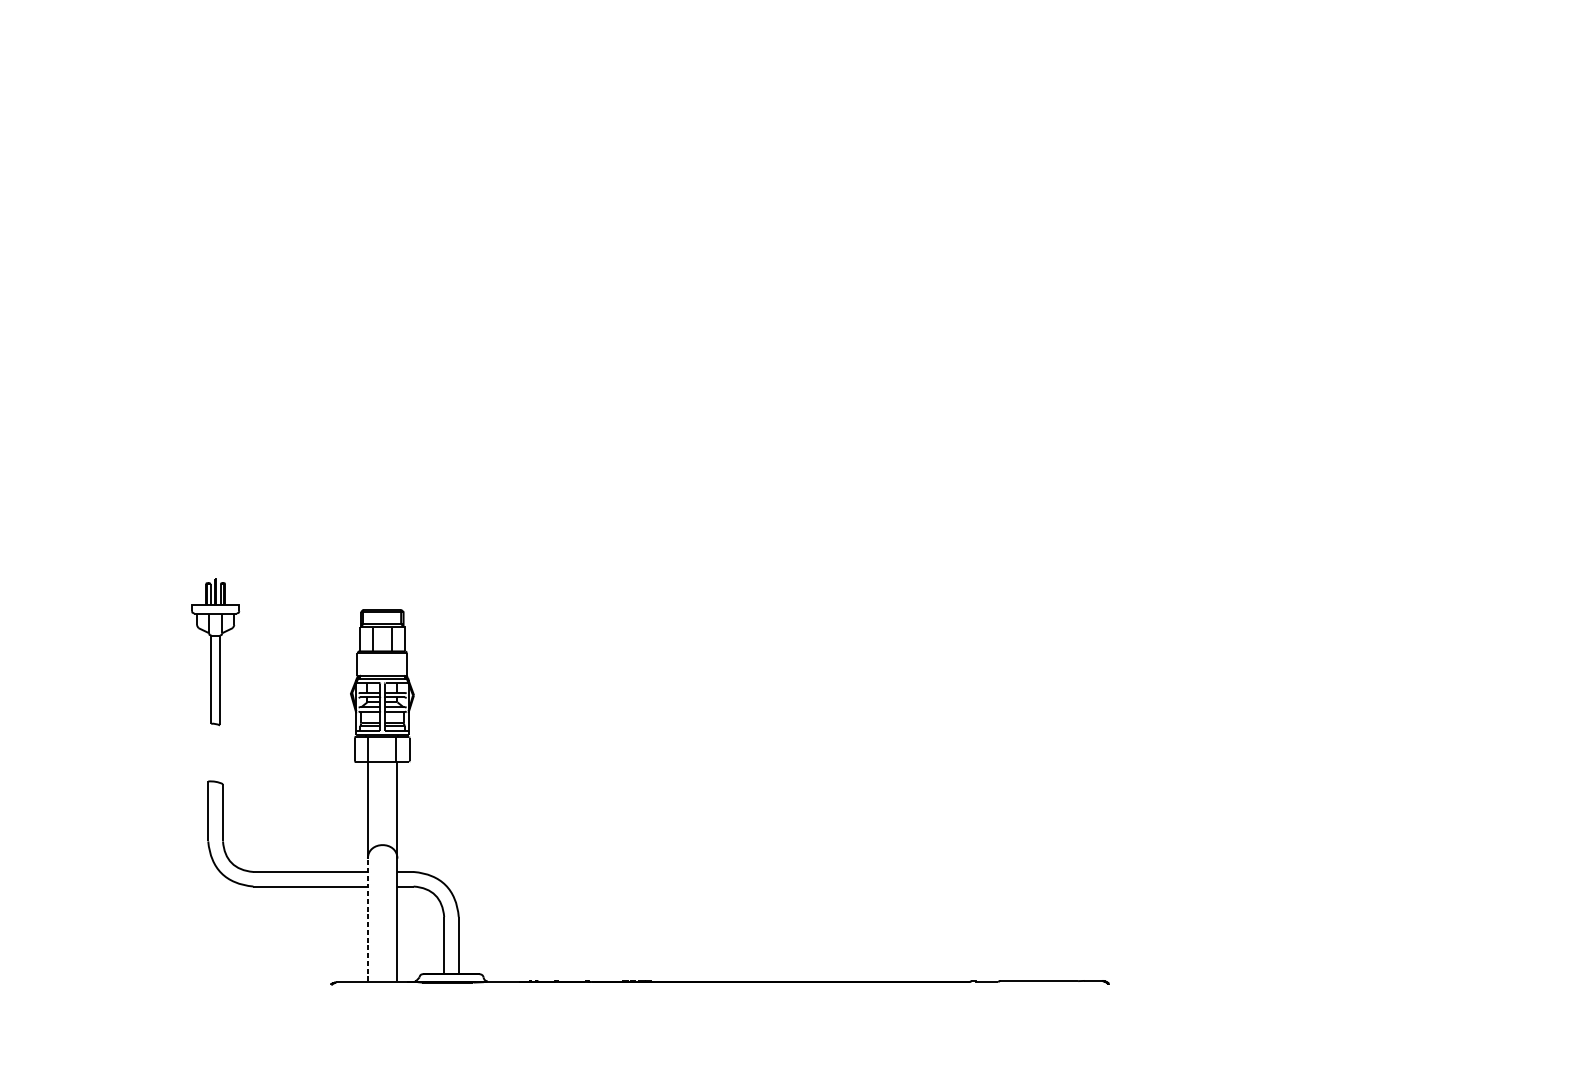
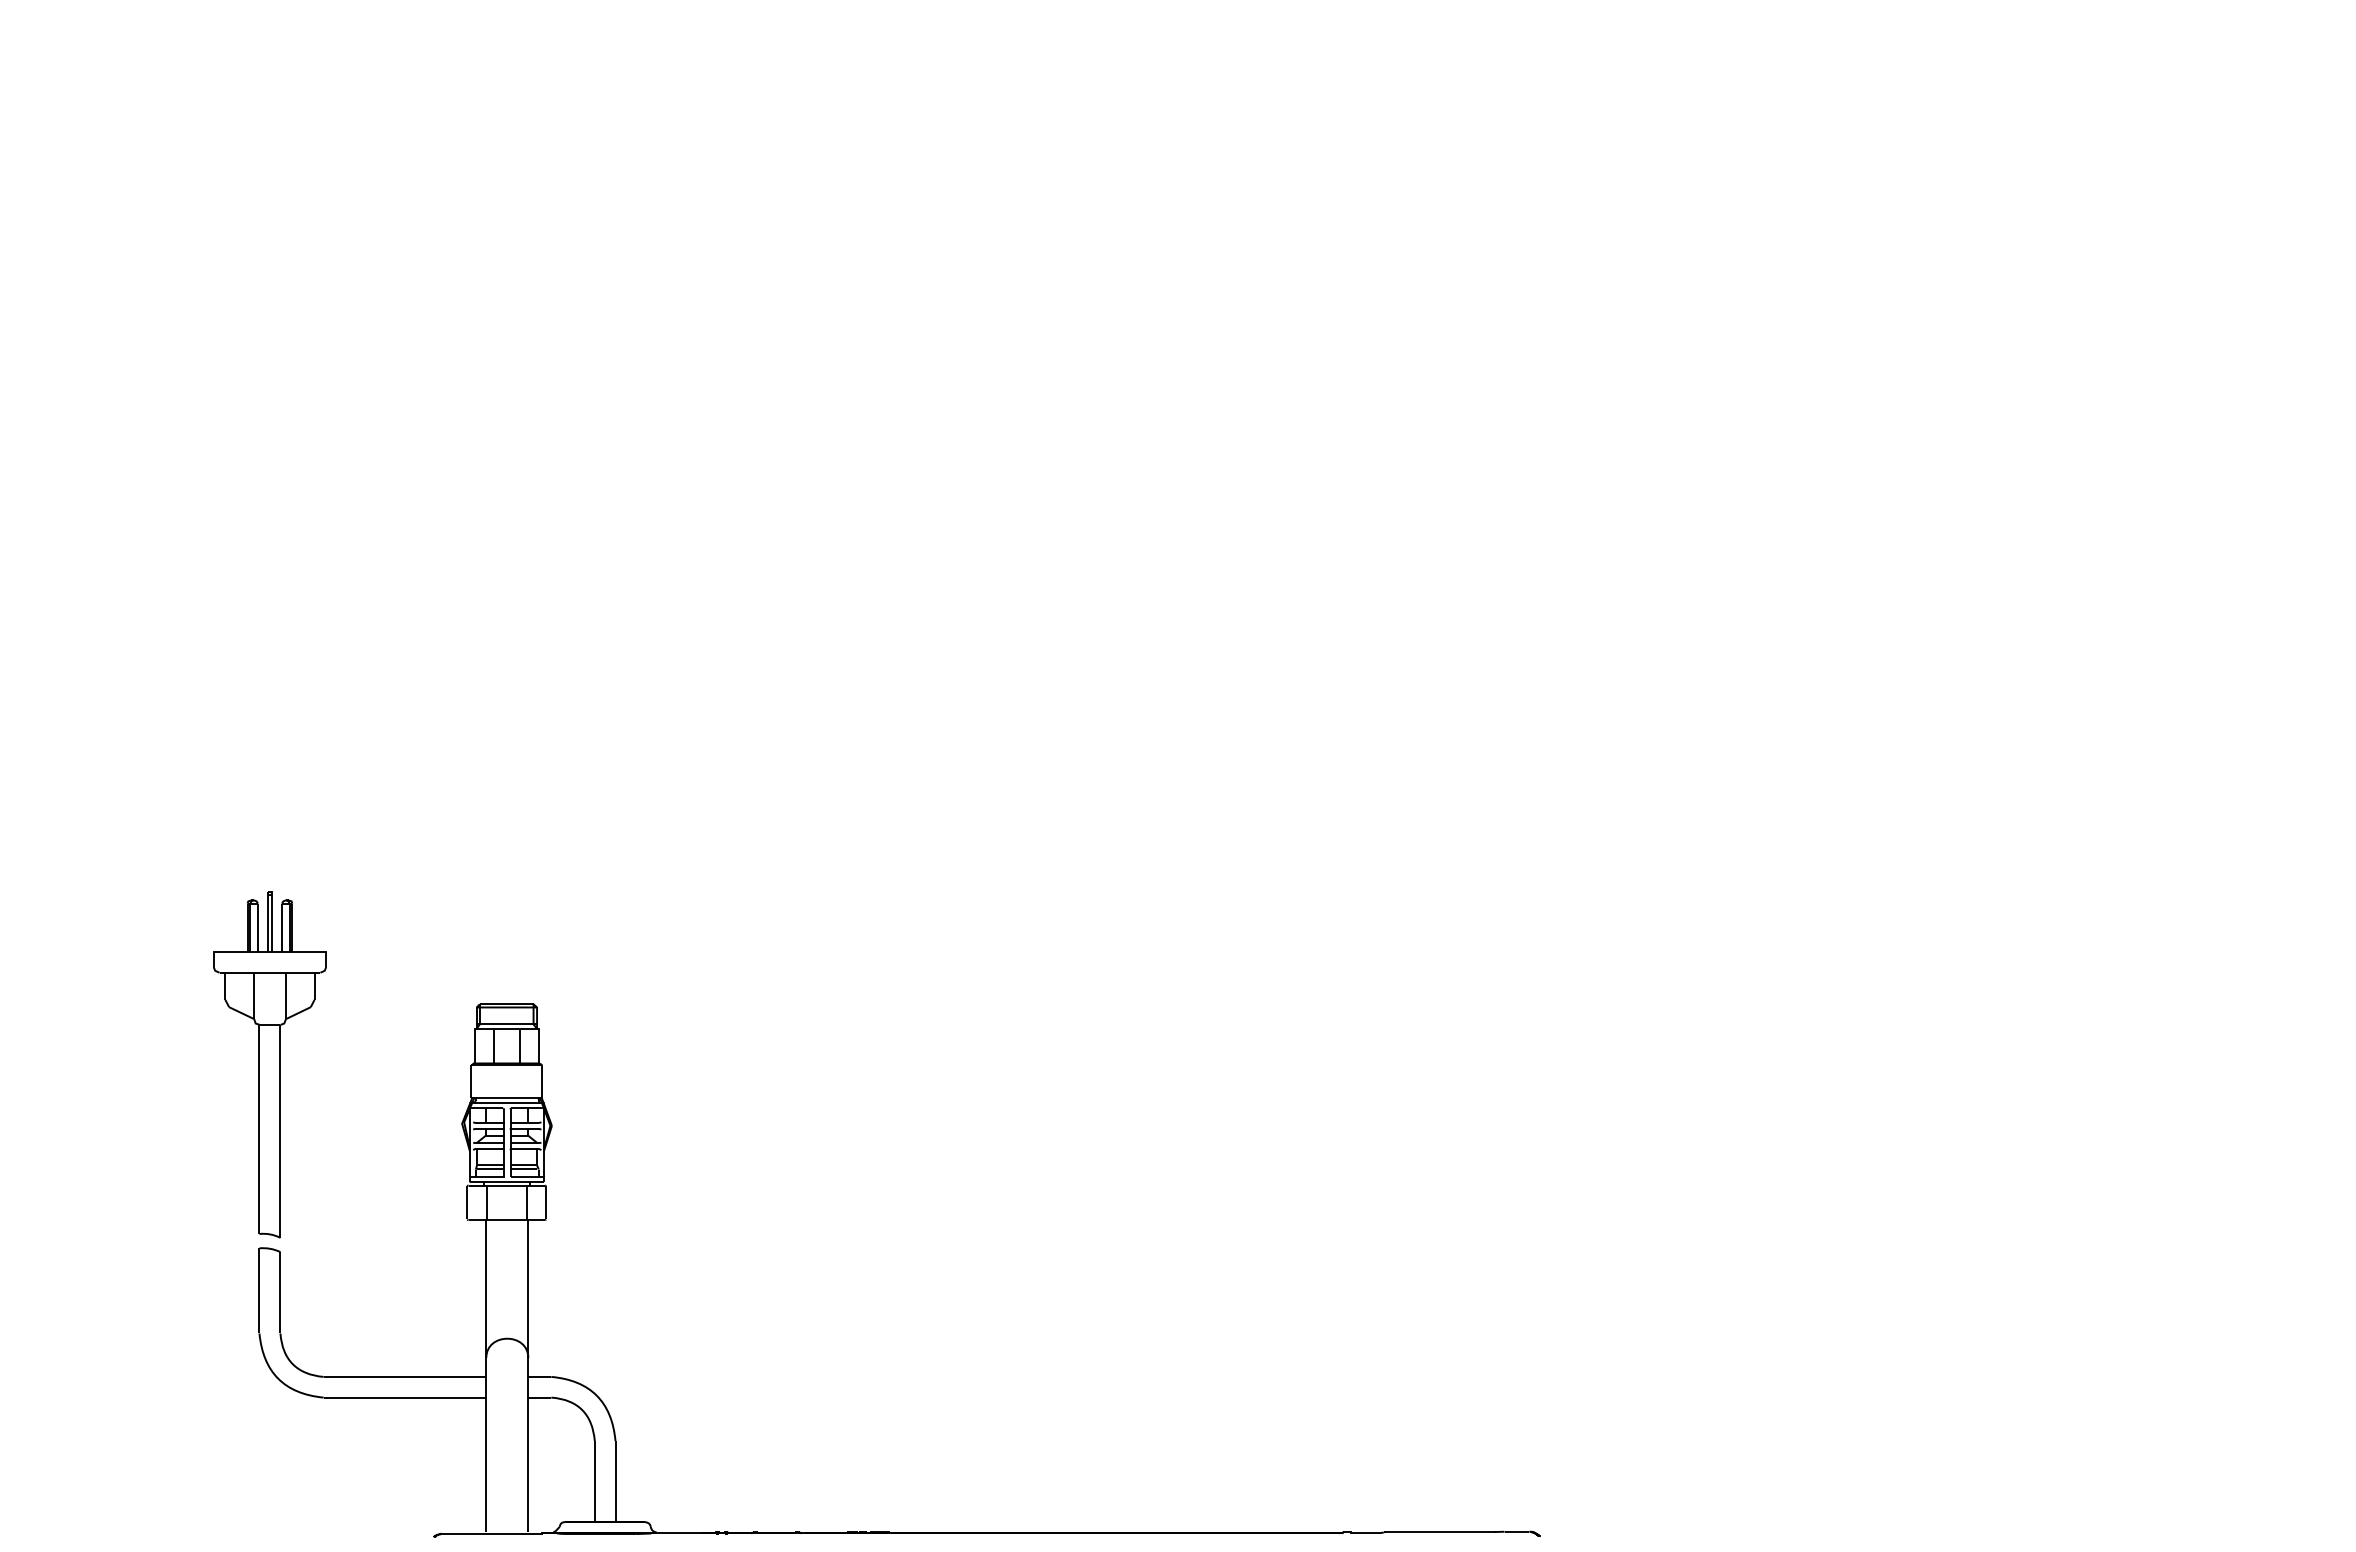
part: (215, 652) -> (269, 1064), size x1.67
line: (368, 919) -> (486, 1444), dashed -> solid

